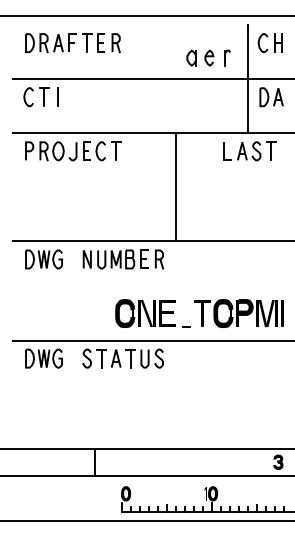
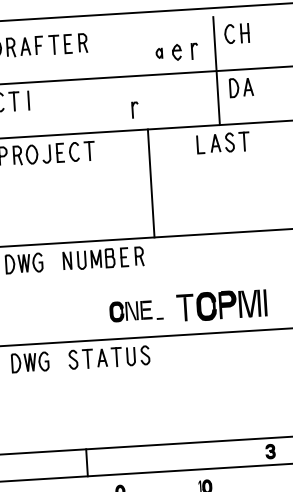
part: (191, 57) -> (159, 52), size x0.6
part: (164, 112) -> (135, 109), added
part: (152, 313) -> (135, 310), size x0.7

